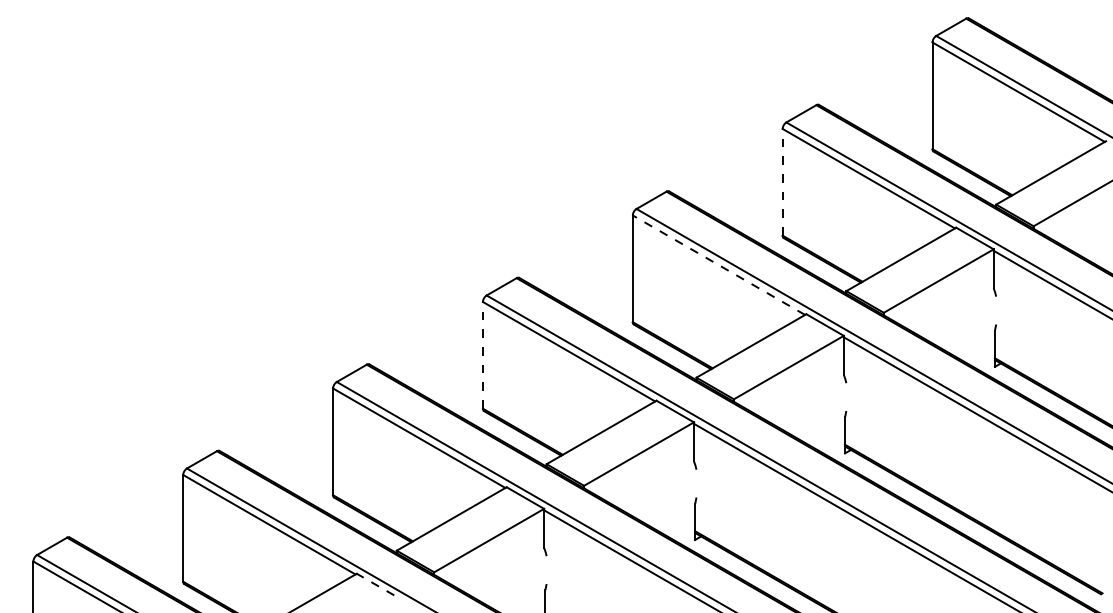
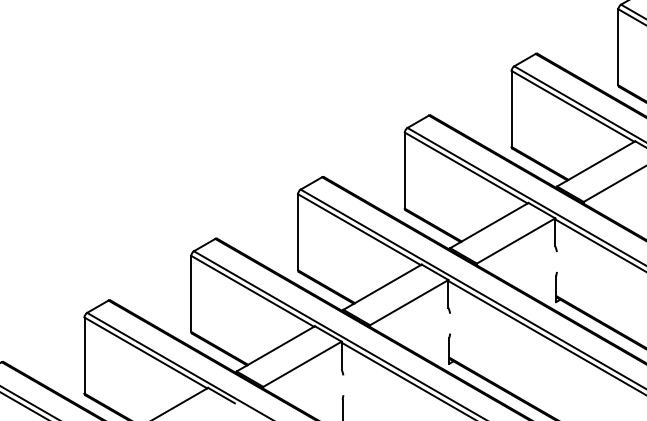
line: (782, 181) -> (511, 108), dashed -> solid
line: (718, 264) -> (465, 167), dashed -> solid
line: (482, 354) -> (297, 231), dashed -> solid
line: (375, 584) -> (221, 395), dashed -> solid

